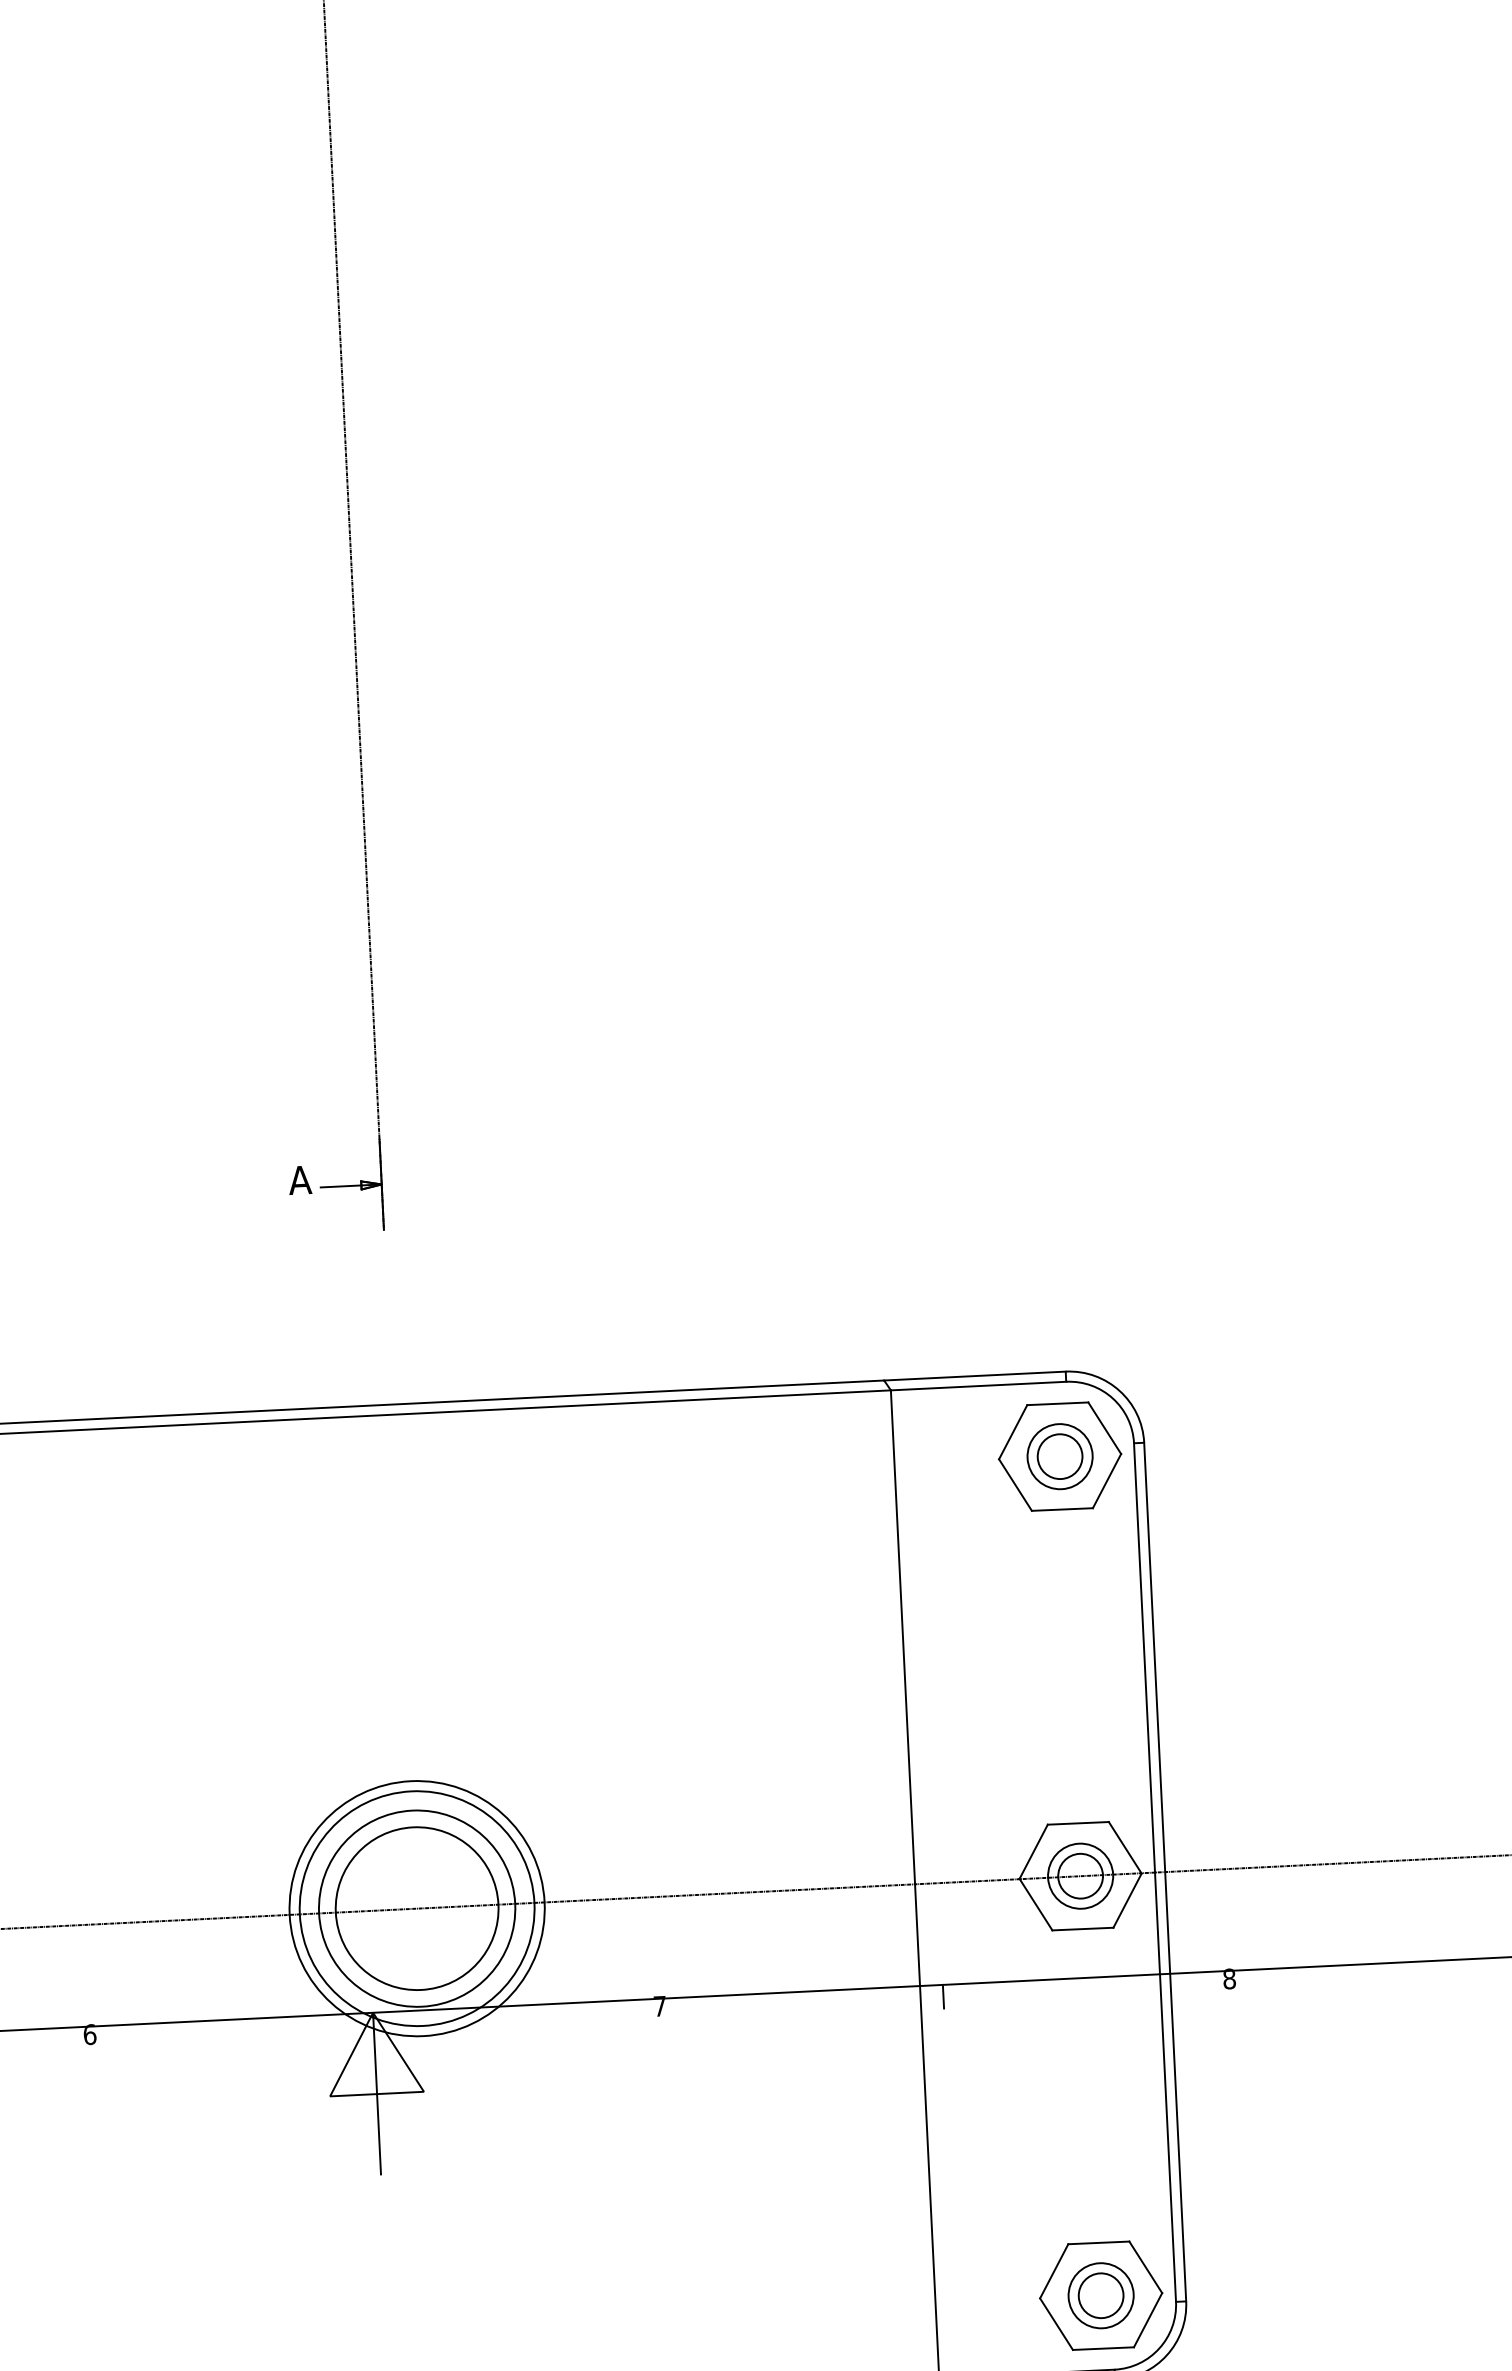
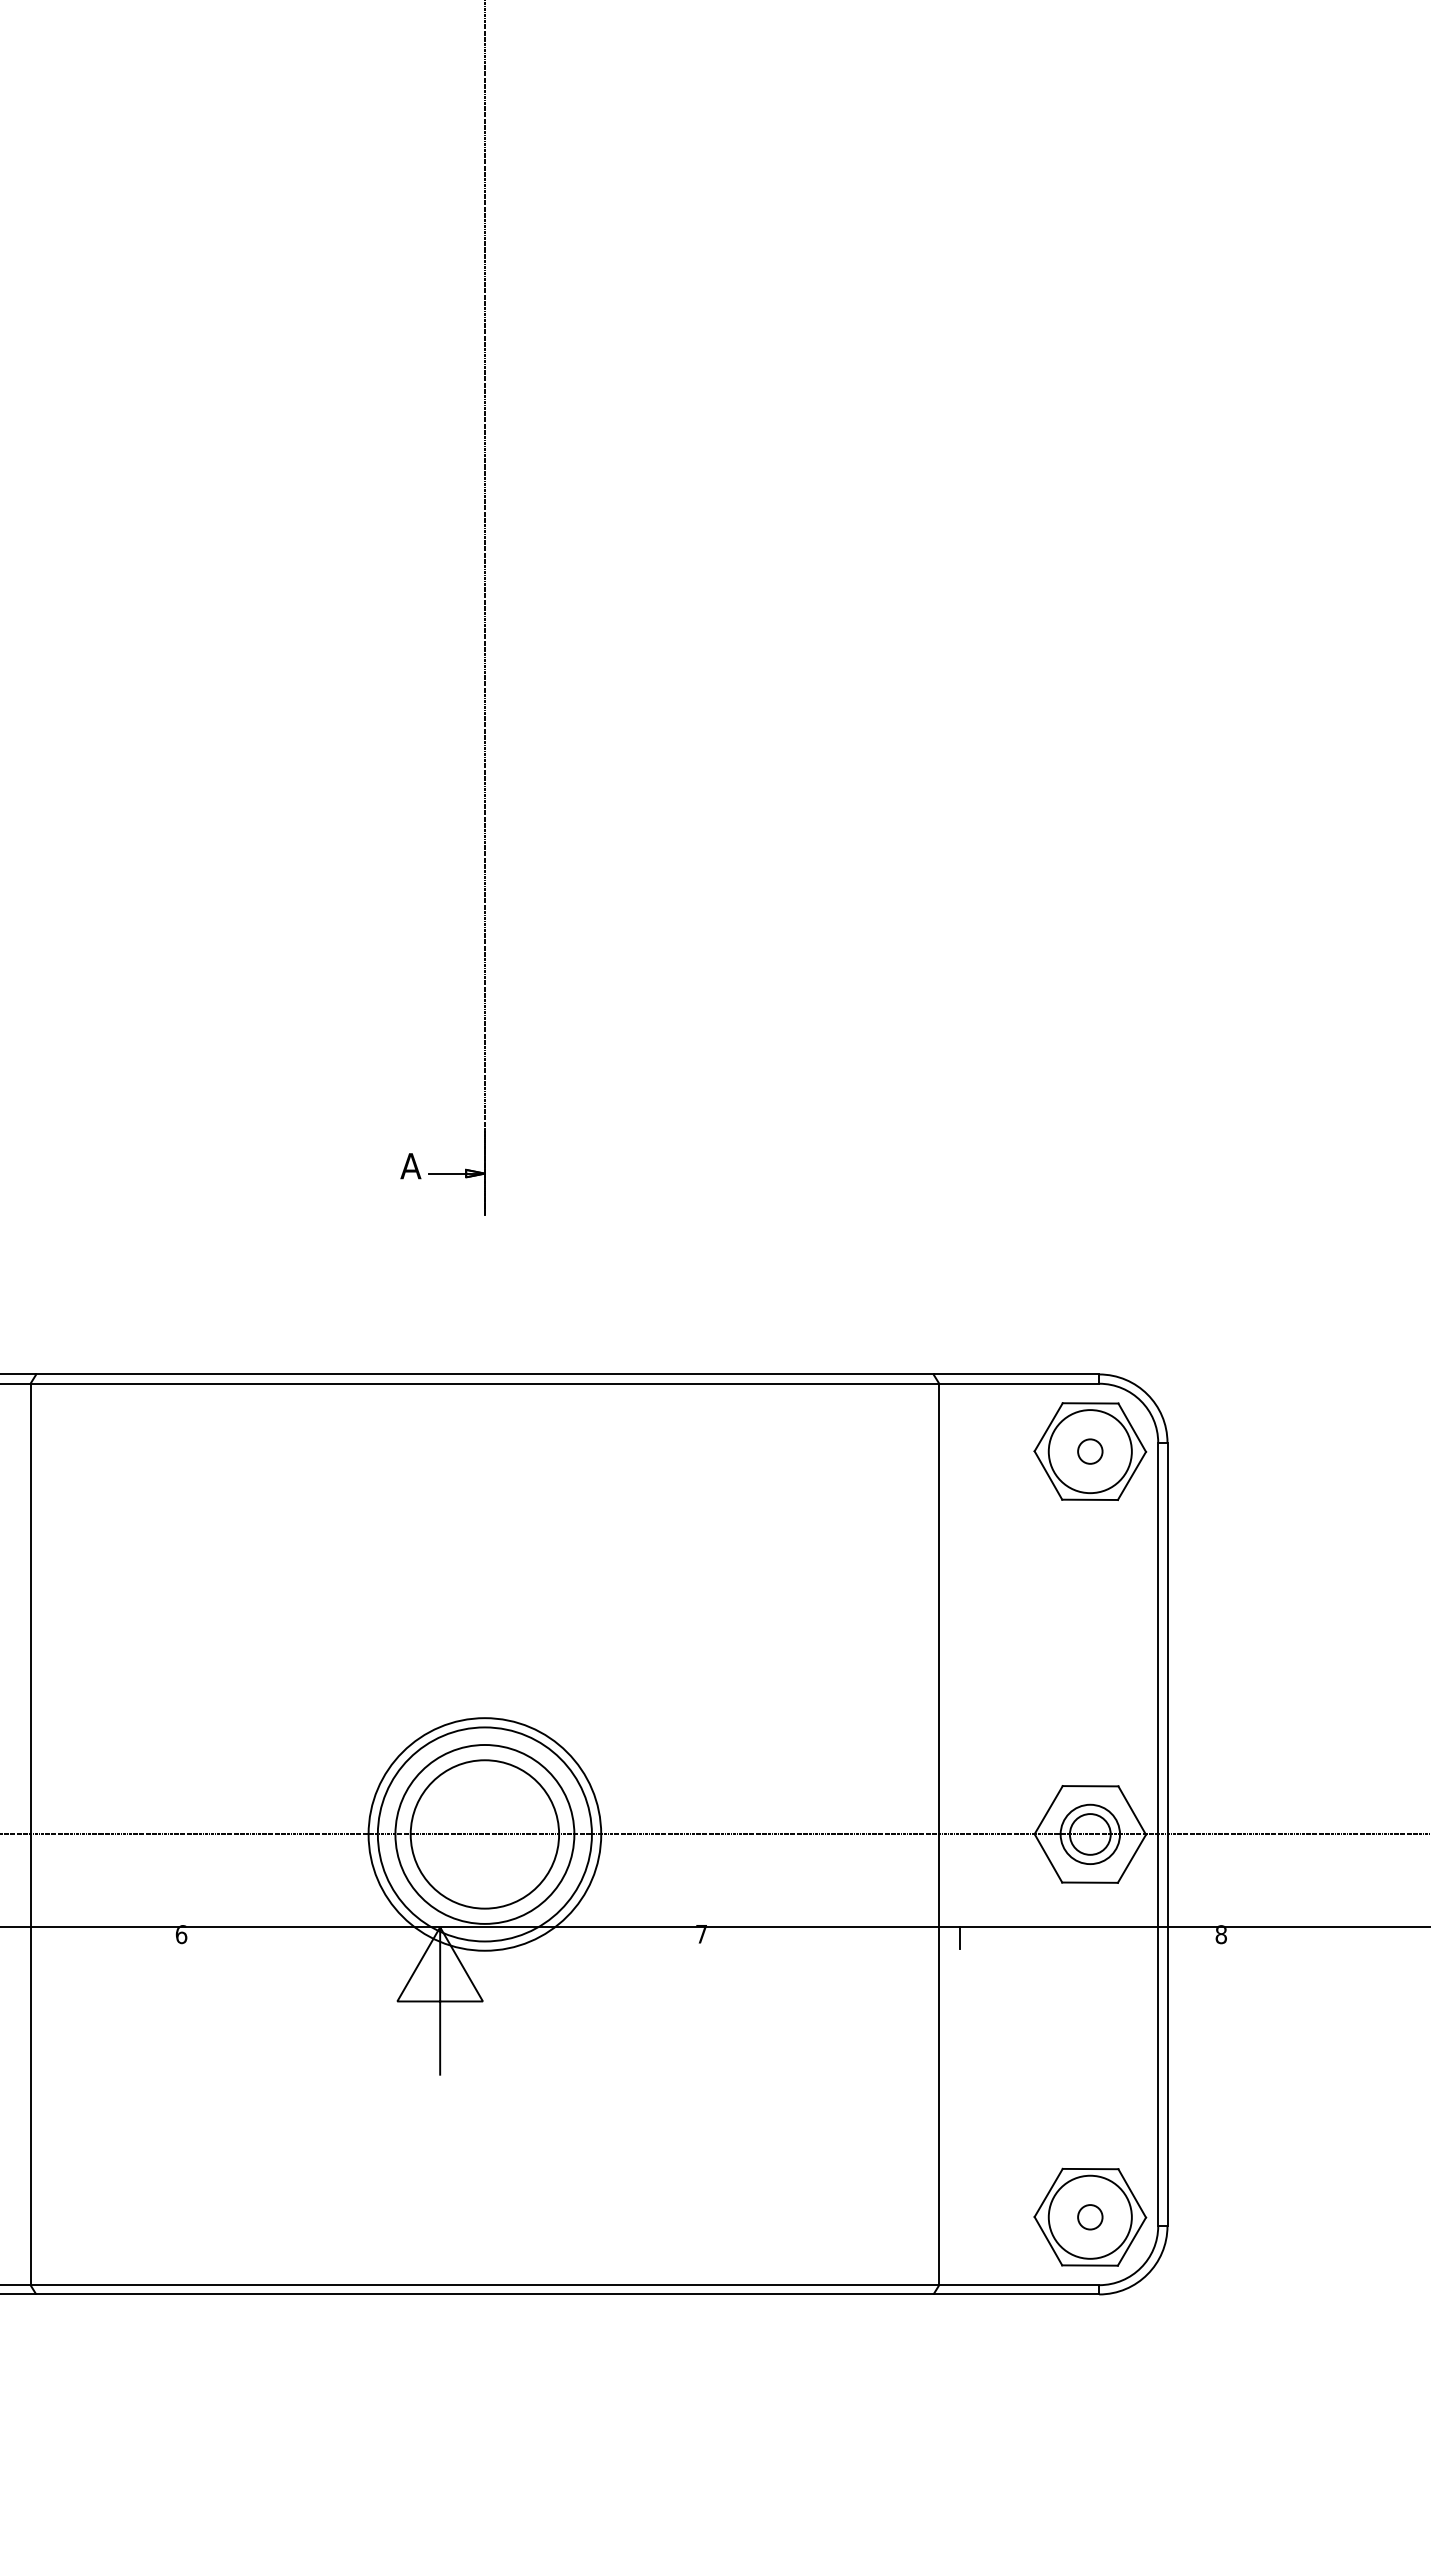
circle: (1059, 1456) -> (1089, 1451), size x0.6
circle: (1060, 1456) -> (1090, 1451), size x1.4
circle: (1100, 2294) -> (1089, 2216), size x0.6
circle: (1101, 2294) -> (1090, 2216), size x1.4

